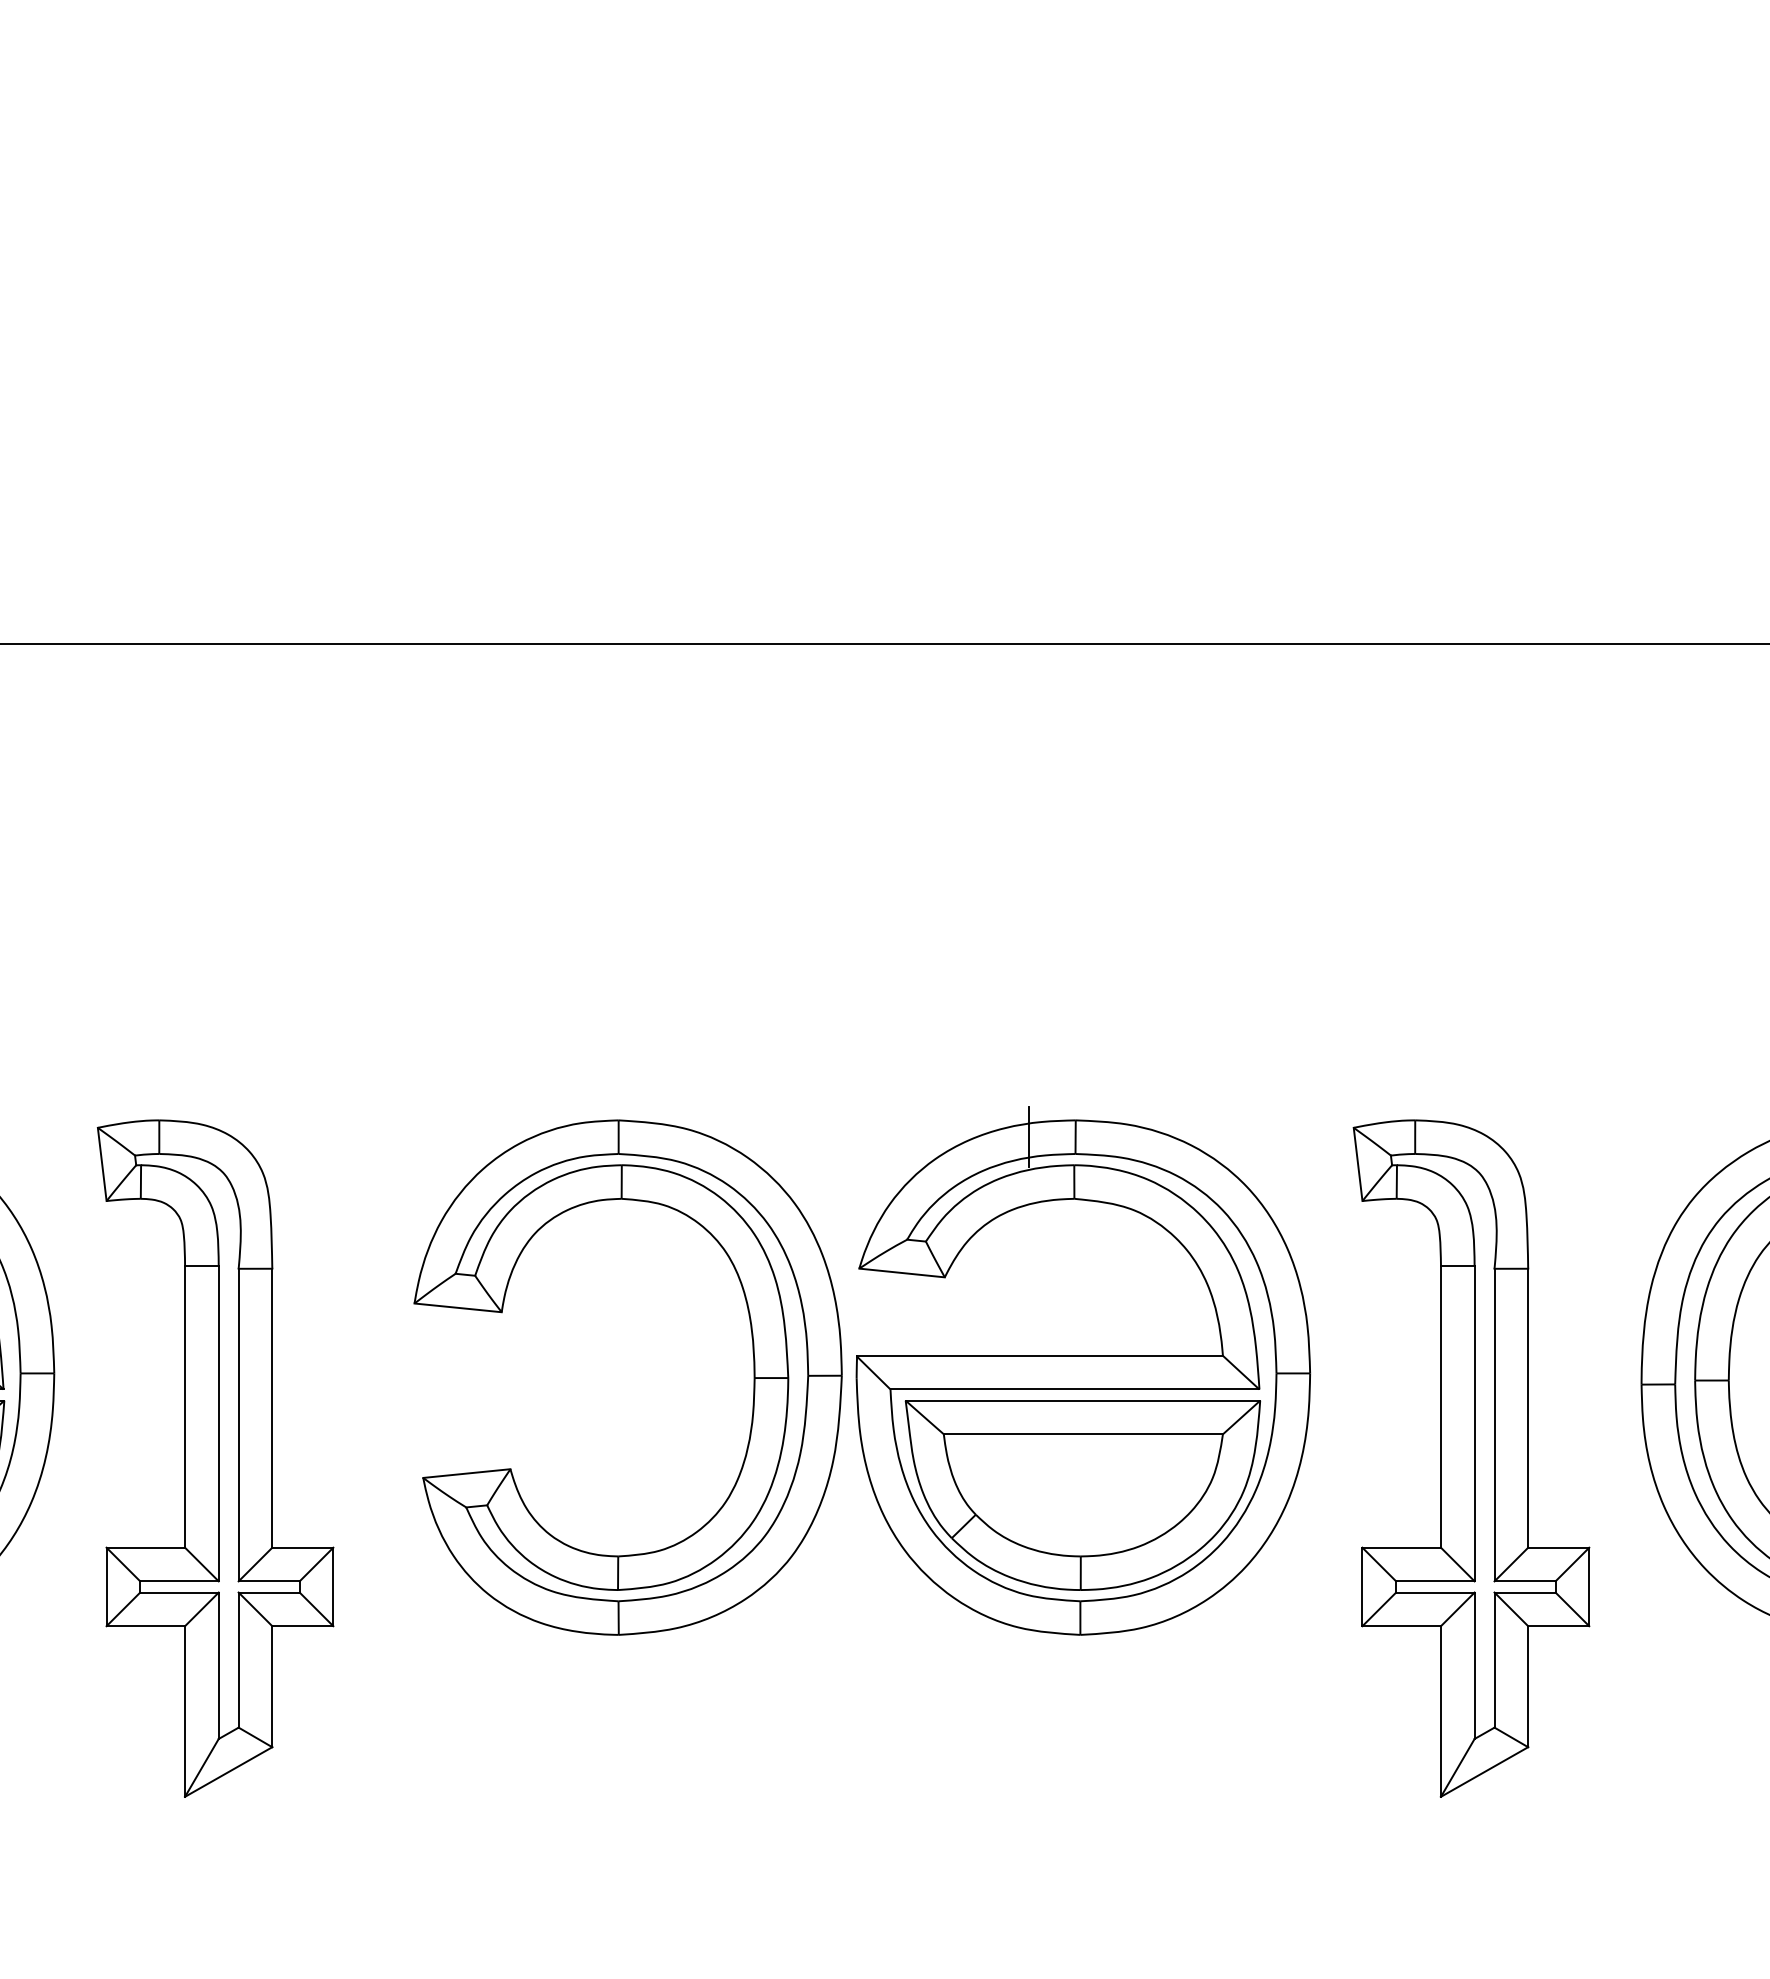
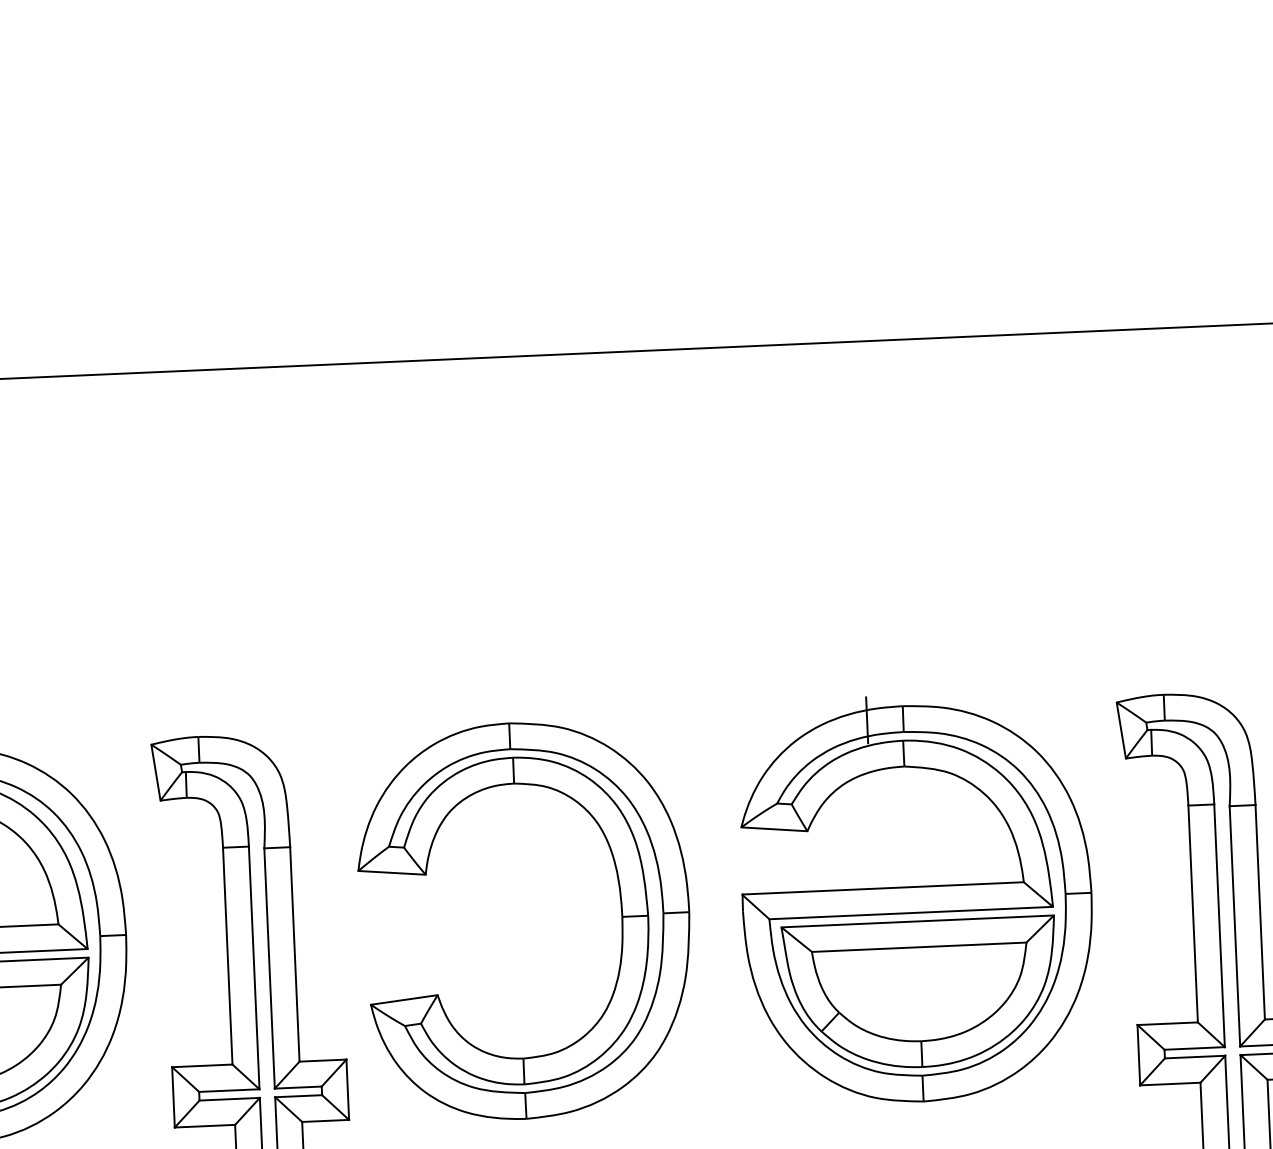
part: (753, 1377) -> (621, 916), moved

